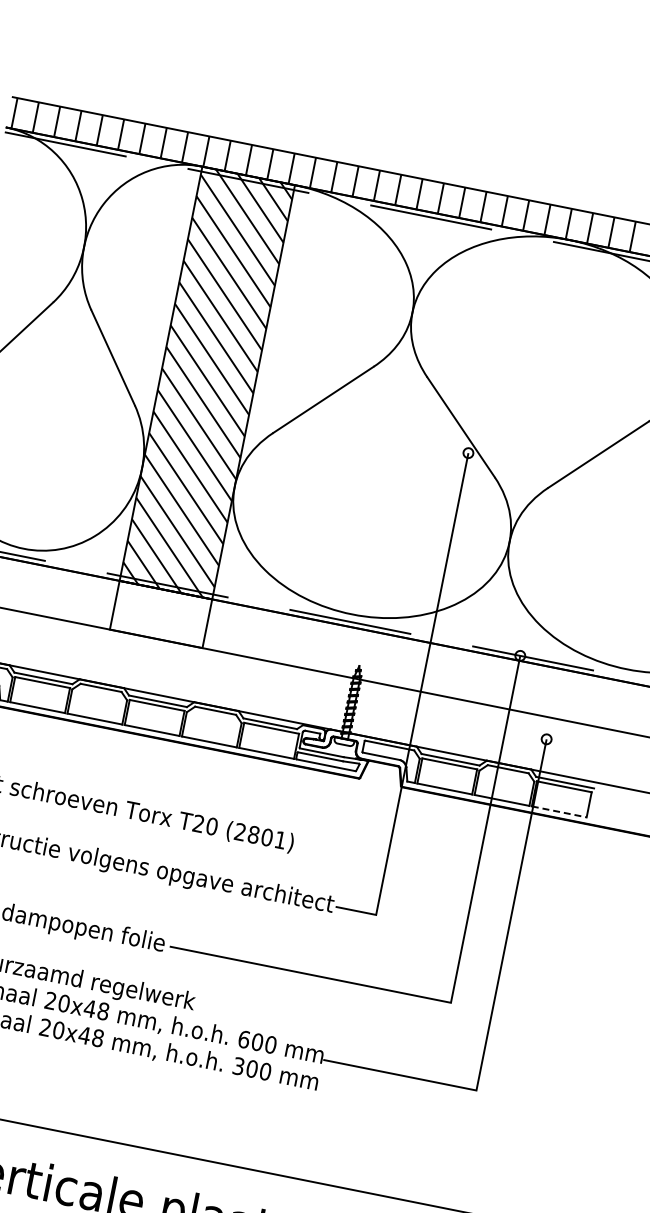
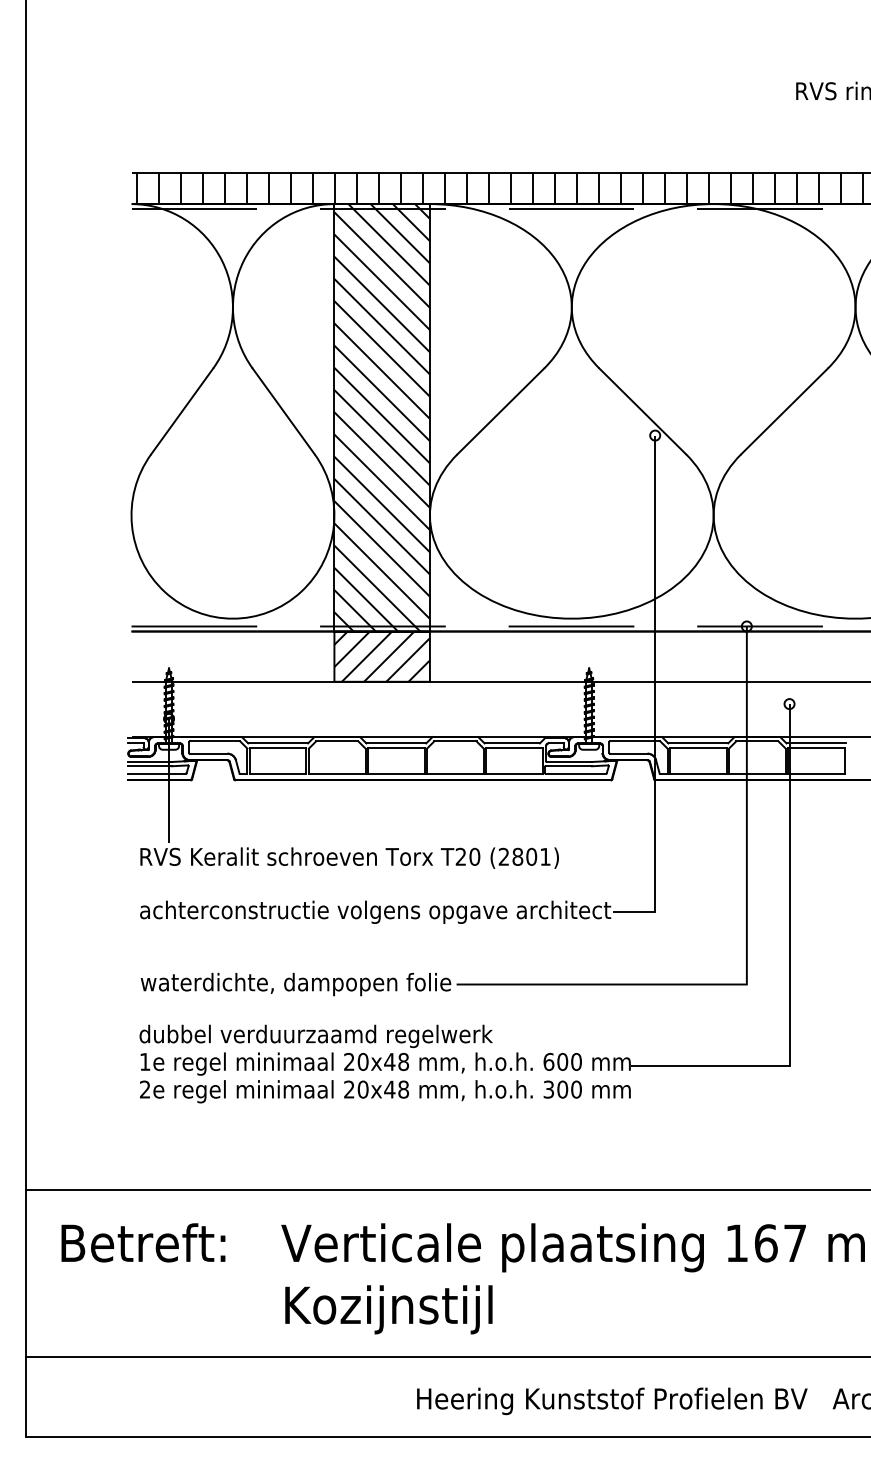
hatch: (160, 614) -> (381, 656), added
line: (559, 811) -> (816, 773), dashed -> solid

